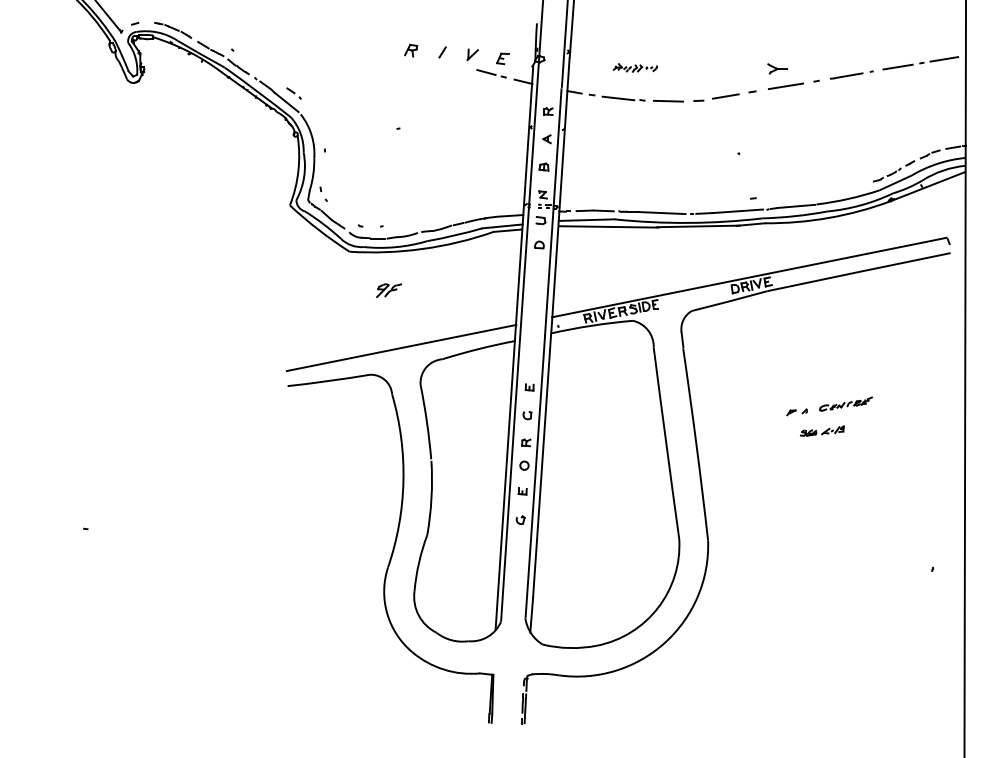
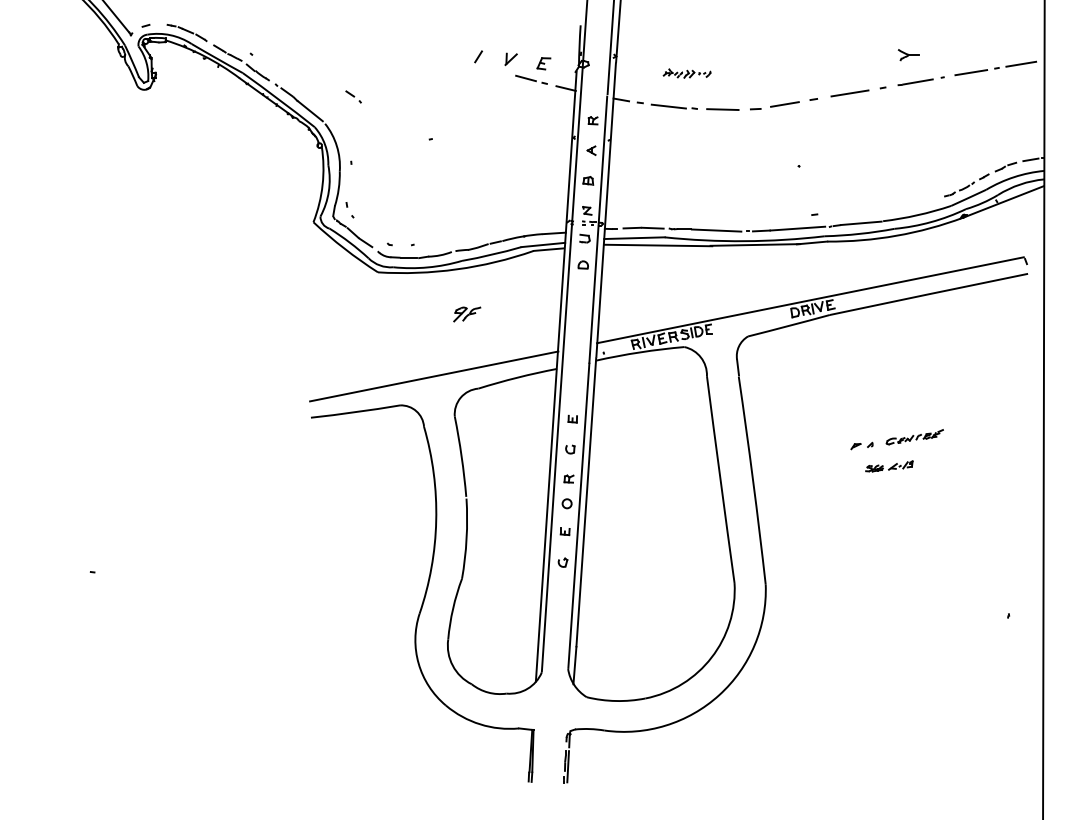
part: (411, 50) -> (444, 54), removed
part: (777, 68) -> (908, 54), moved
part: (293, 93) -> (353, 96), moved
part: (389, 290) -> (467, 314), moved

